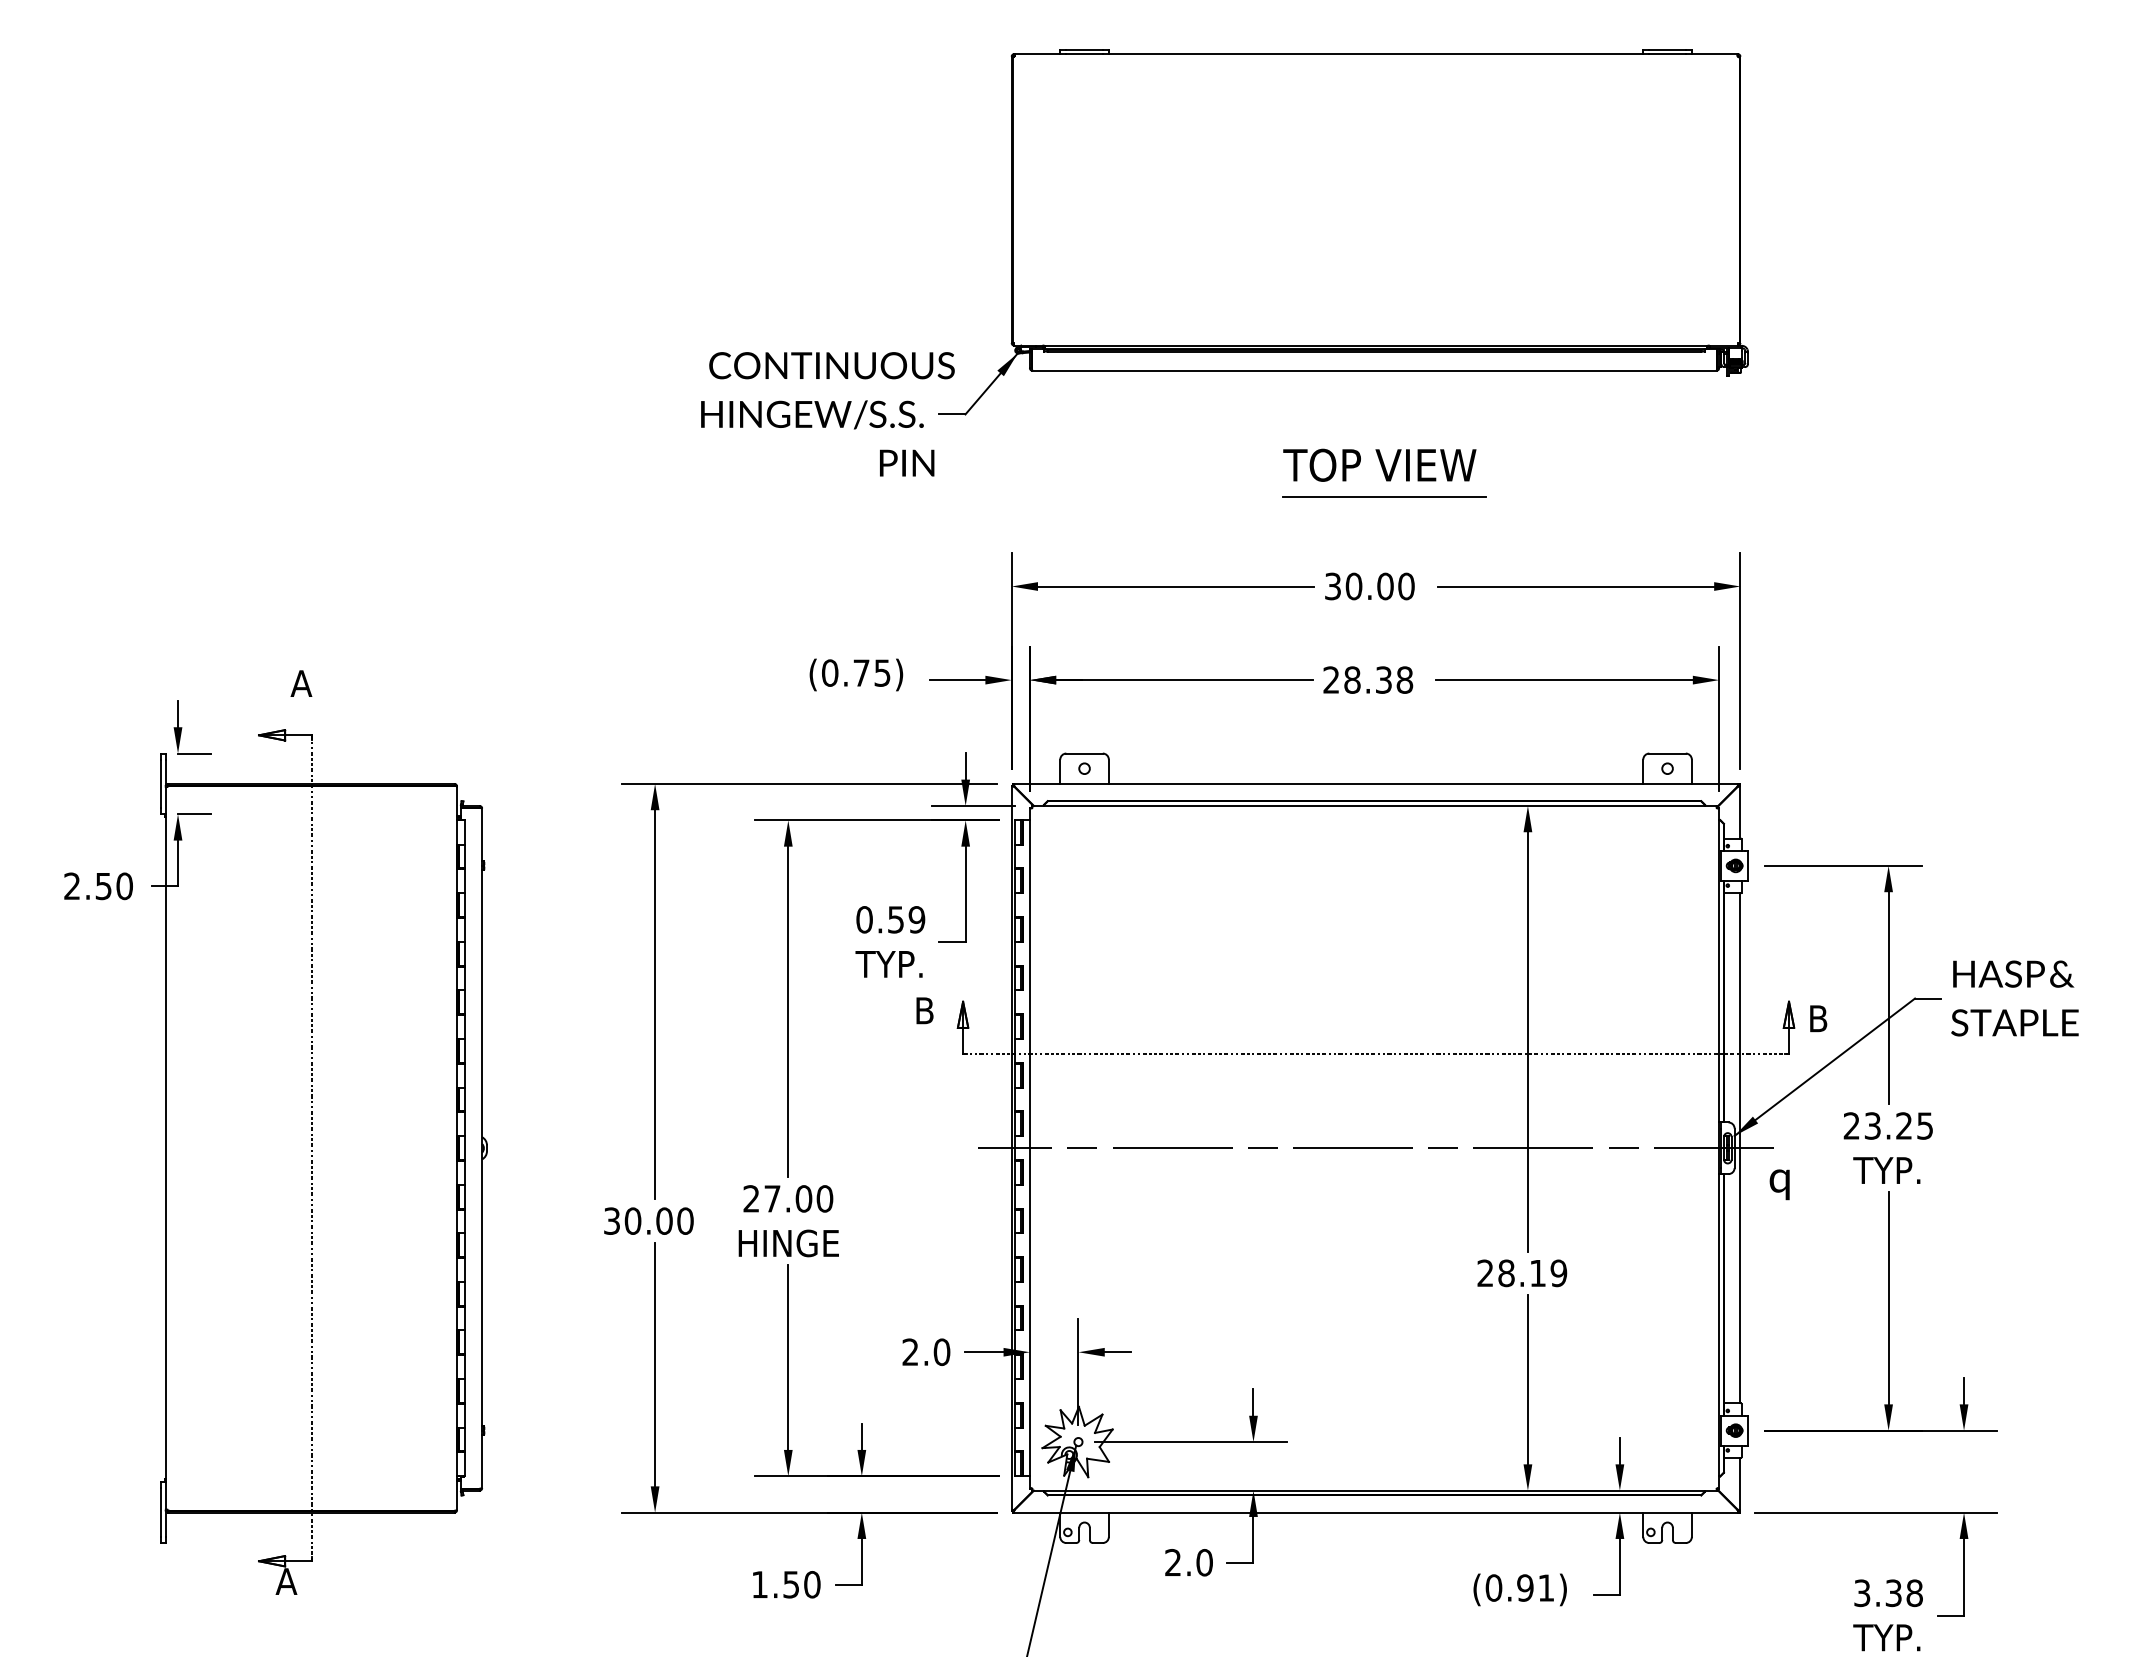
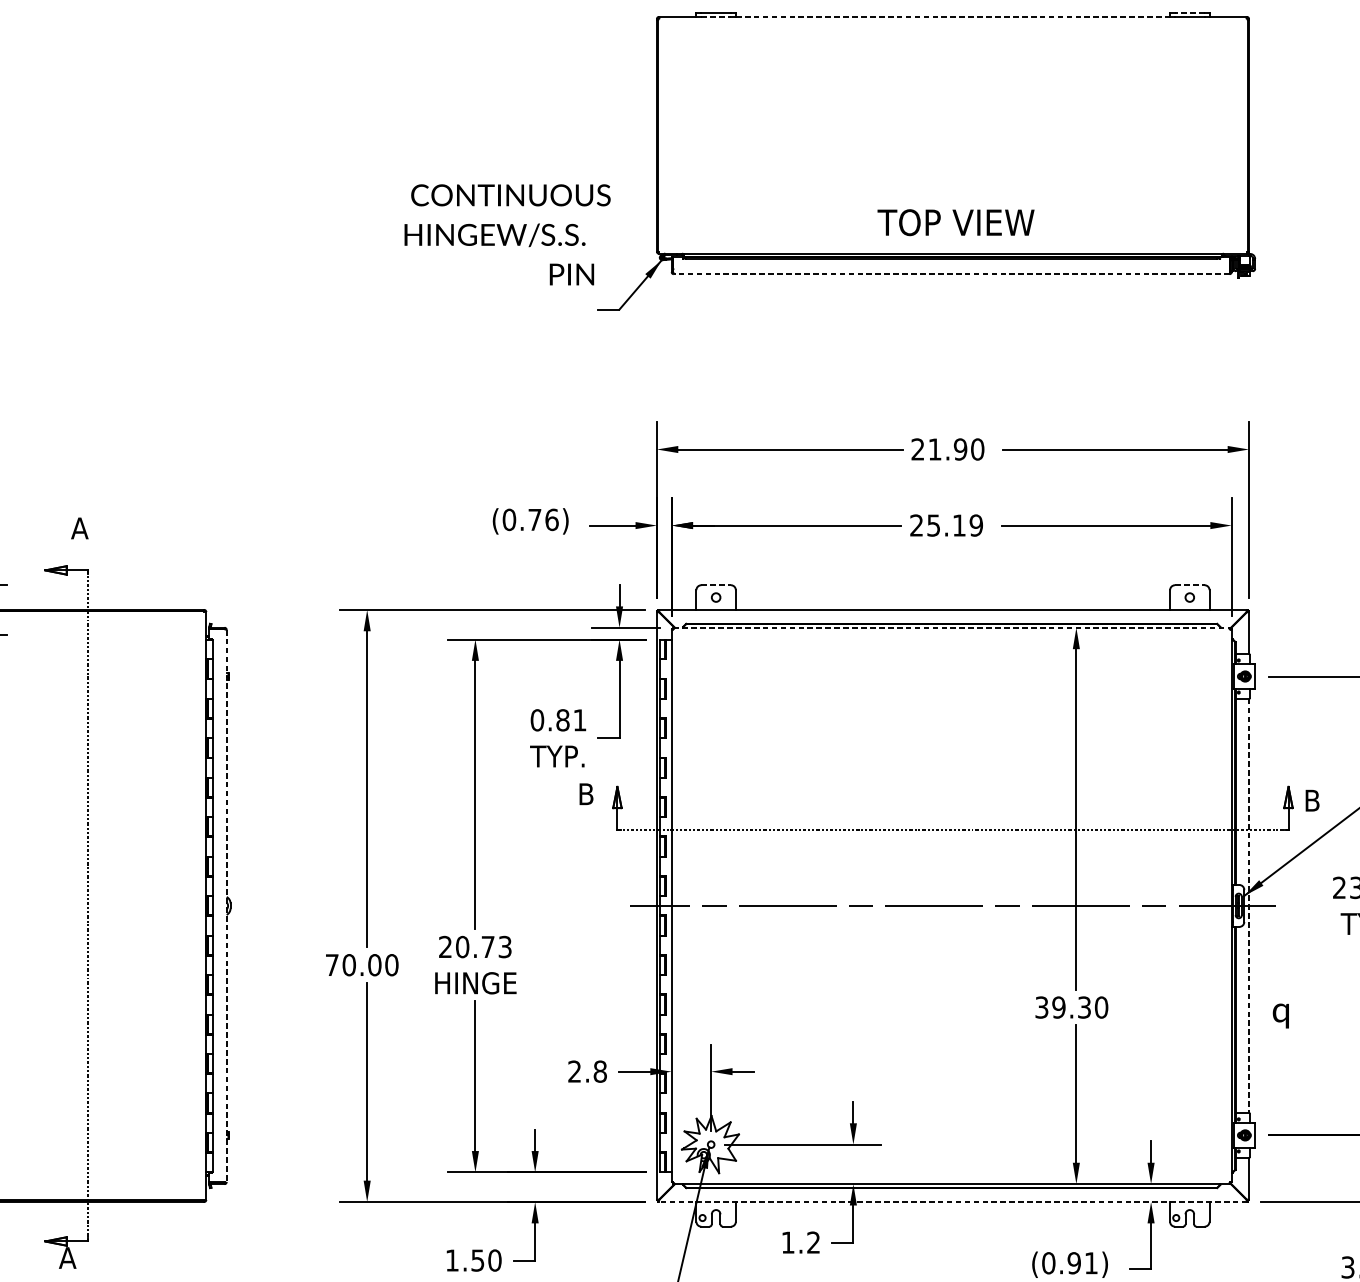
line: (1667, 49) -> (1189, 13), solid -> dashed
line: (1085, 54) -> (716, 17), solid -> dashed
line: (1376, 54) -> (953, 17), solid -> dashed
line: (1374, 370) -> (951, 274), solid -> dashed
text: (827, 414) -> (507, 235), moved
text: (1379, 464) -> (955, 222), moved
line: (1384, 496) -> (959, 376), removed
text: (1359, 586) -> (939, 449), 30.00 -> 21.90
text: (882, 672) -> (551, 519), (0.75) -> (0.76)
text: (1378, 679) -> (954, 525), 28.38 -> 25.19
line: (1085, 753) -> (716, 585), solid -> dashed
line: (1668, 753) -> (1190, 585), solid -> dashed
line: (1374, 805) -> (951, 627), solid -> dashed
text: (906, 919) -> (571, 720), 0.59 -> 0.81
line: (482, 1148) -> (226, 906), solid -> dashed
line: (1740, 1148) -> (1249, 906), solid -> dashed
text: (1779, 1184) -> (1280, 1015), moved
text: (798, 1198) -> (483, 946), 27.00 -> 20.73
text: (611, 1220) -> (331, 964), 30.00 -> 70.00
text: (1522, 1273) -> (1071, 1007), 28.19 -> 39.30
text: (941, 1351) -> (599, 1071), 2.0 -> 2.8
line: (1375, 1512) -> (952, 1201), solid -> dashed
text: (1188, 1562) -> (800, 1242), 2.0 -> 1.2

